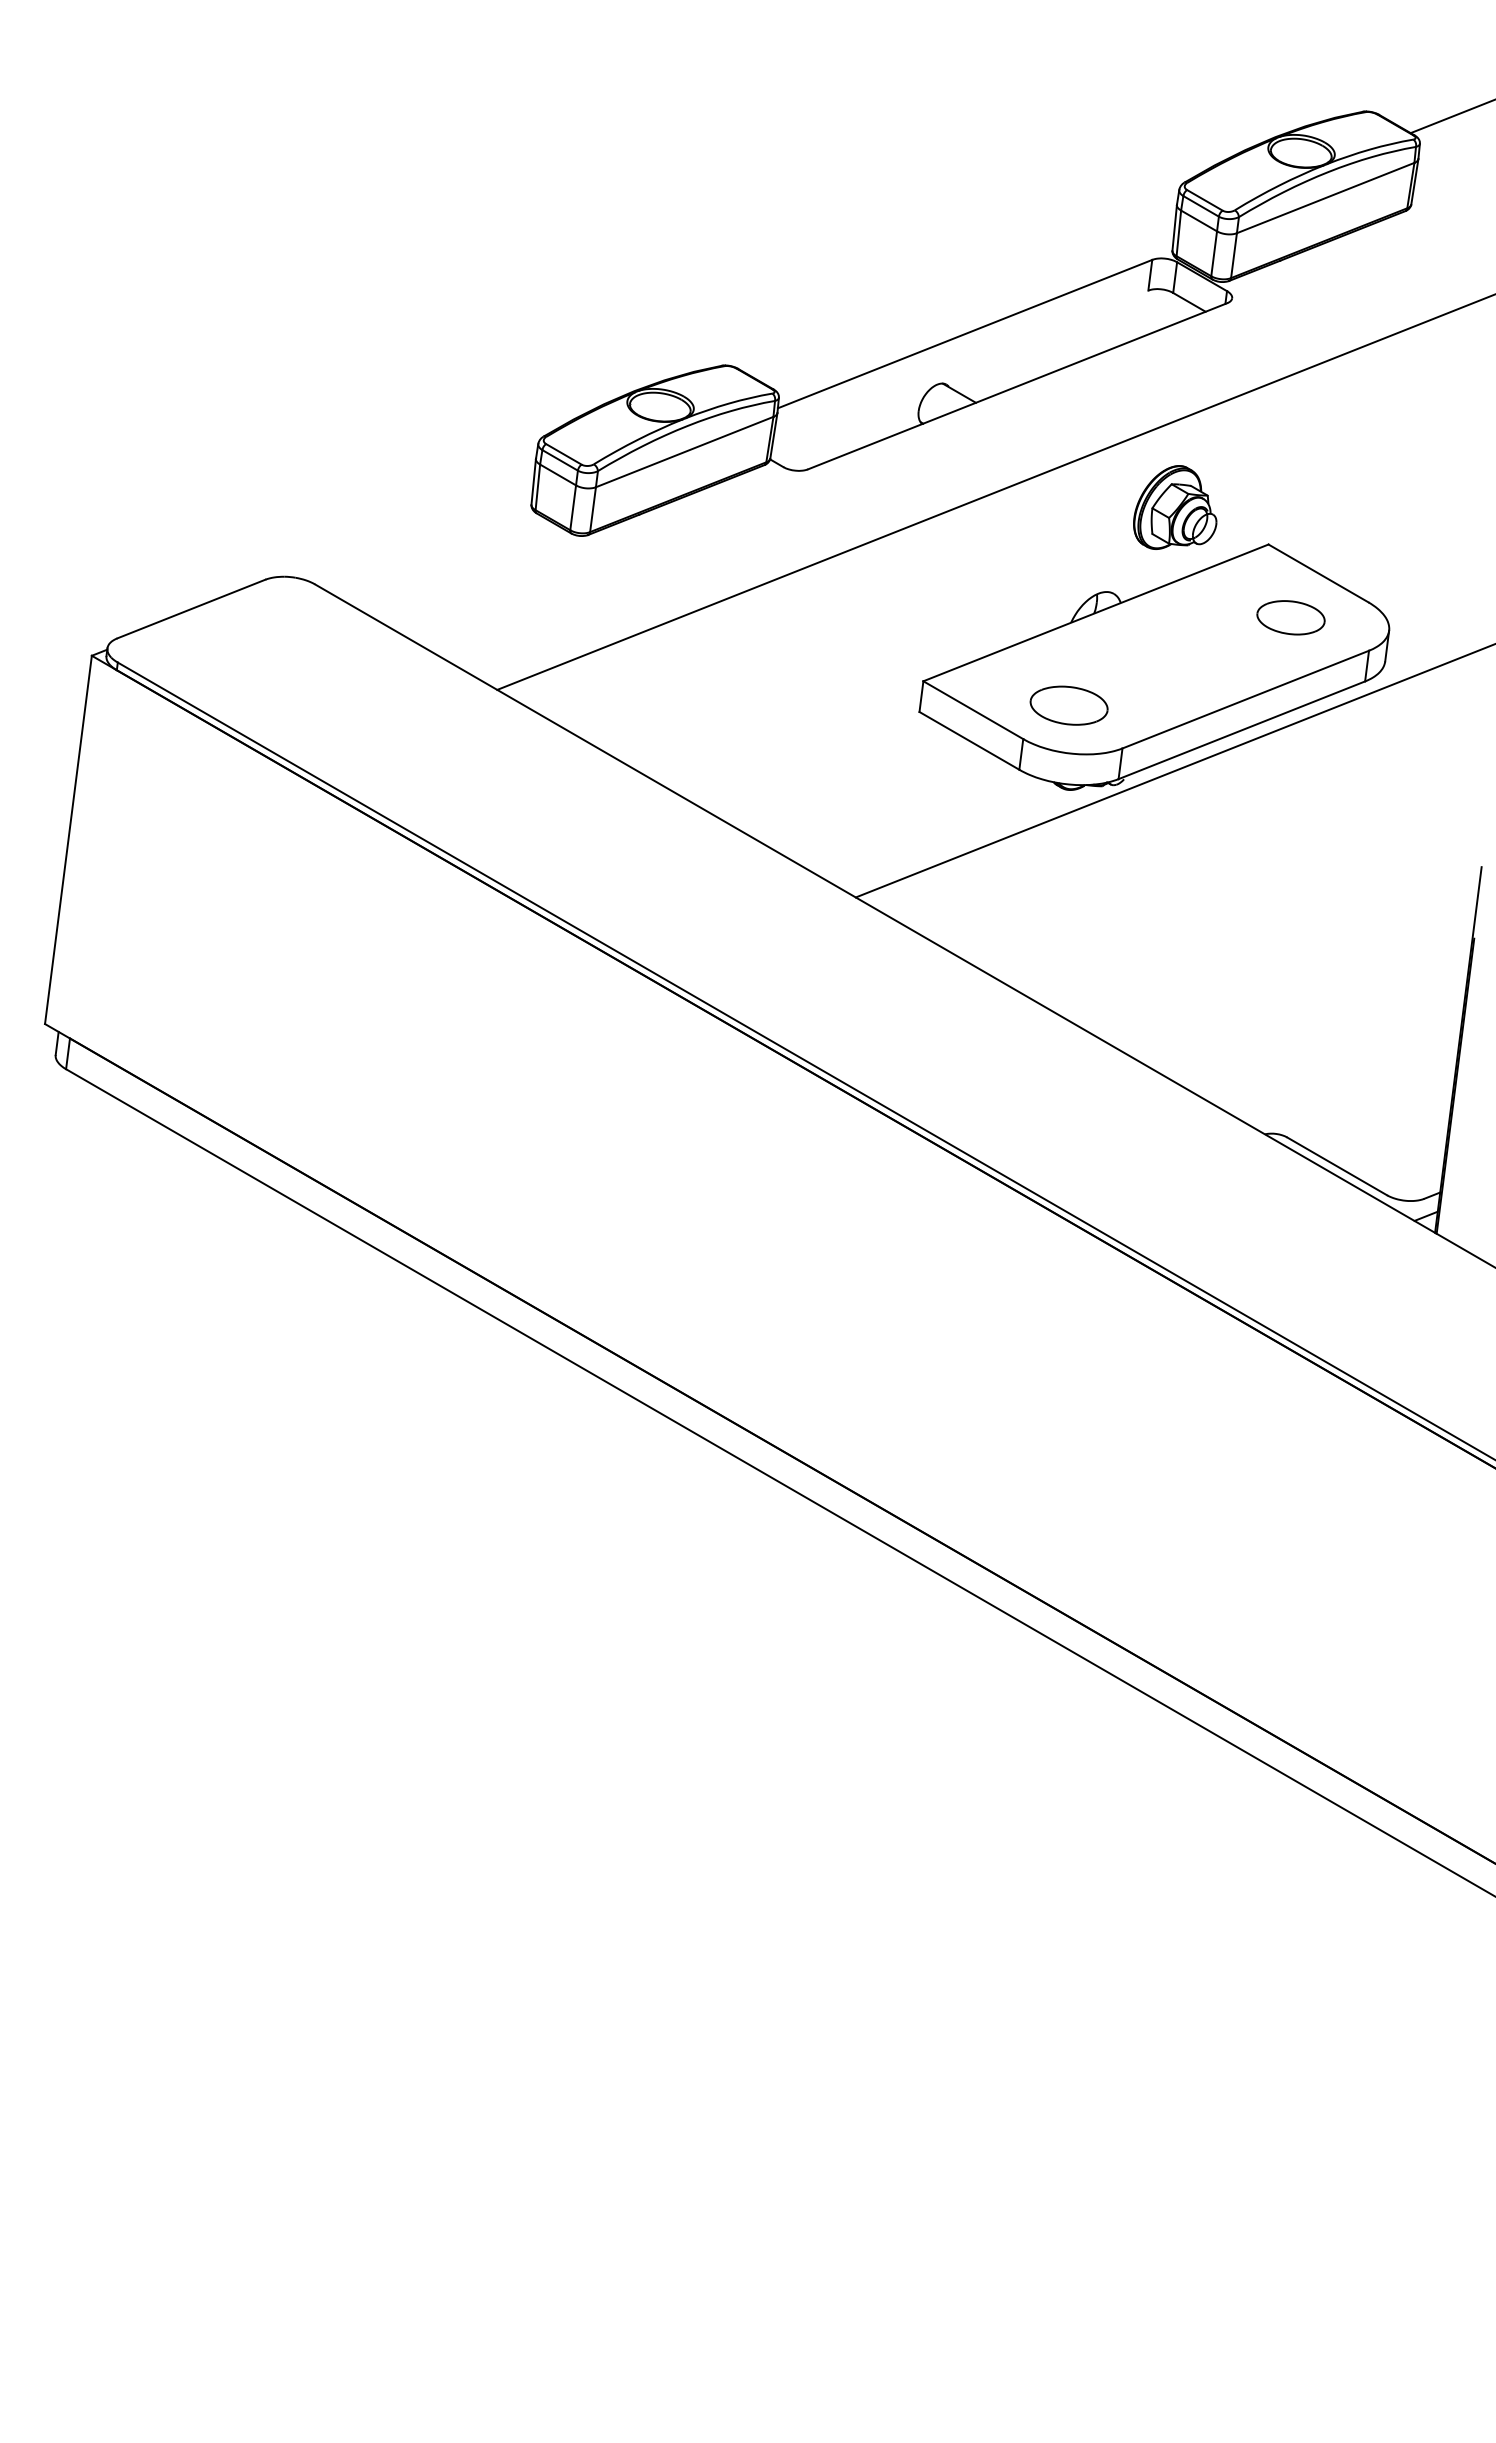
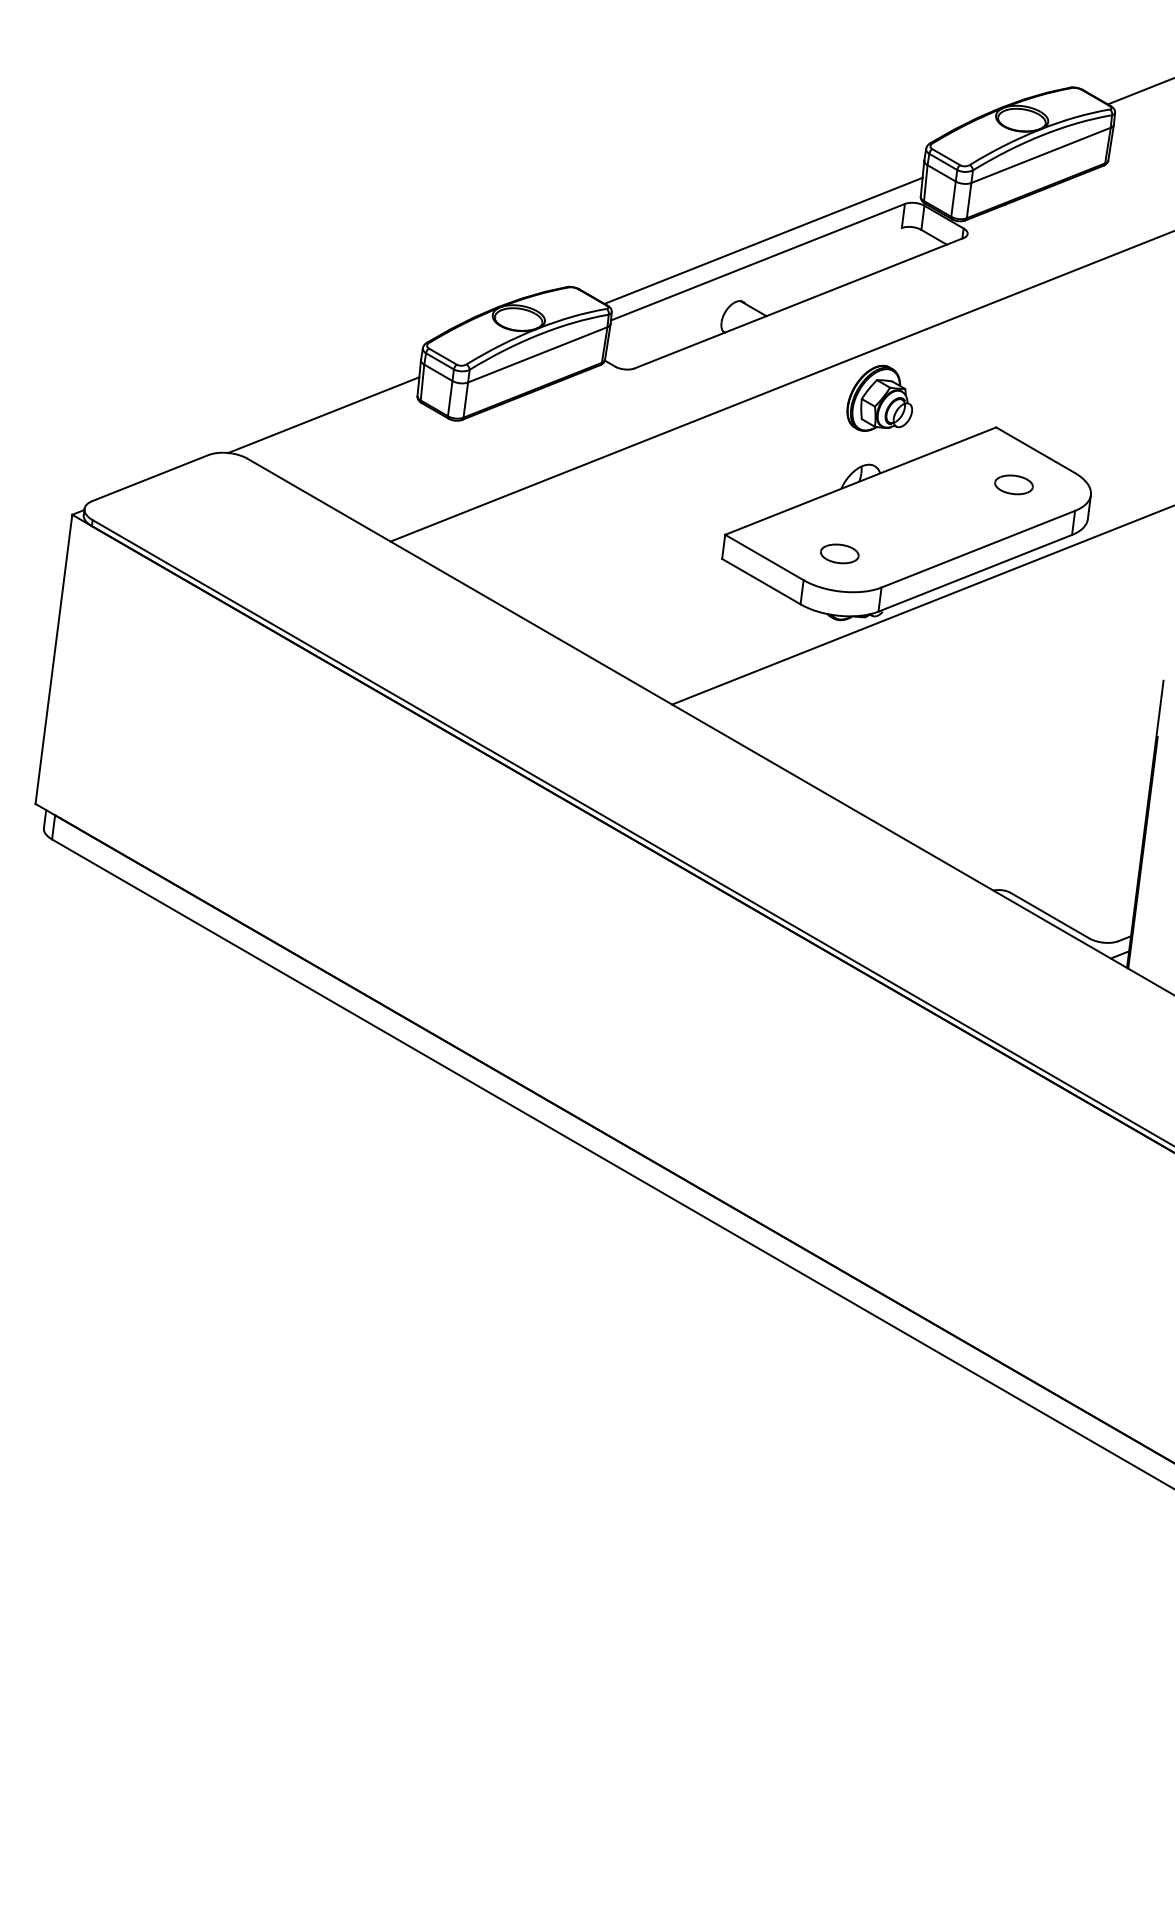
line: (971, 306) -> (762, 240), added
part: (1175, 507) -> (879, 398), moved
line: (411, 528) -> (323, 414), added
part: (1291, 617) -> (1014, 484), size x0.71
part: (1069, 705) -> (839, 553), size x0.62

